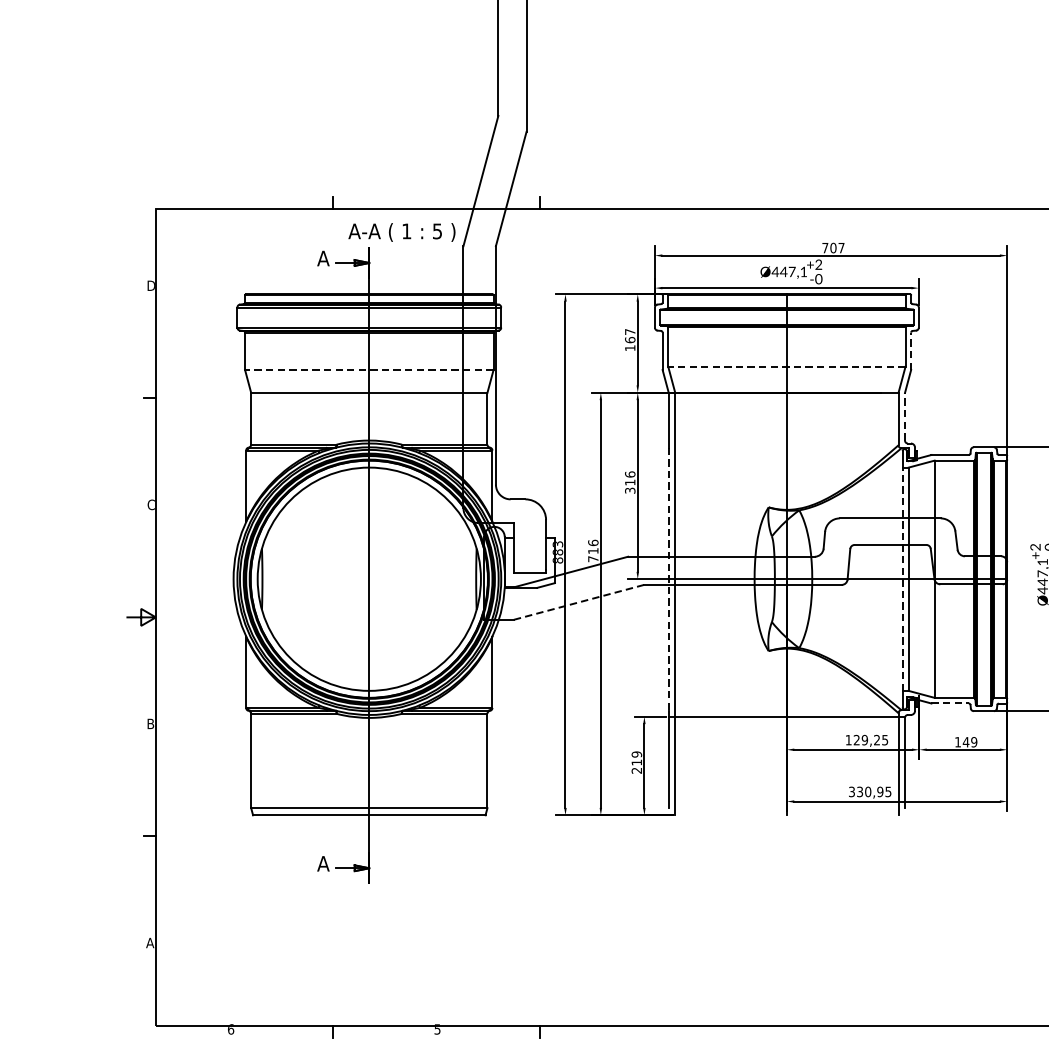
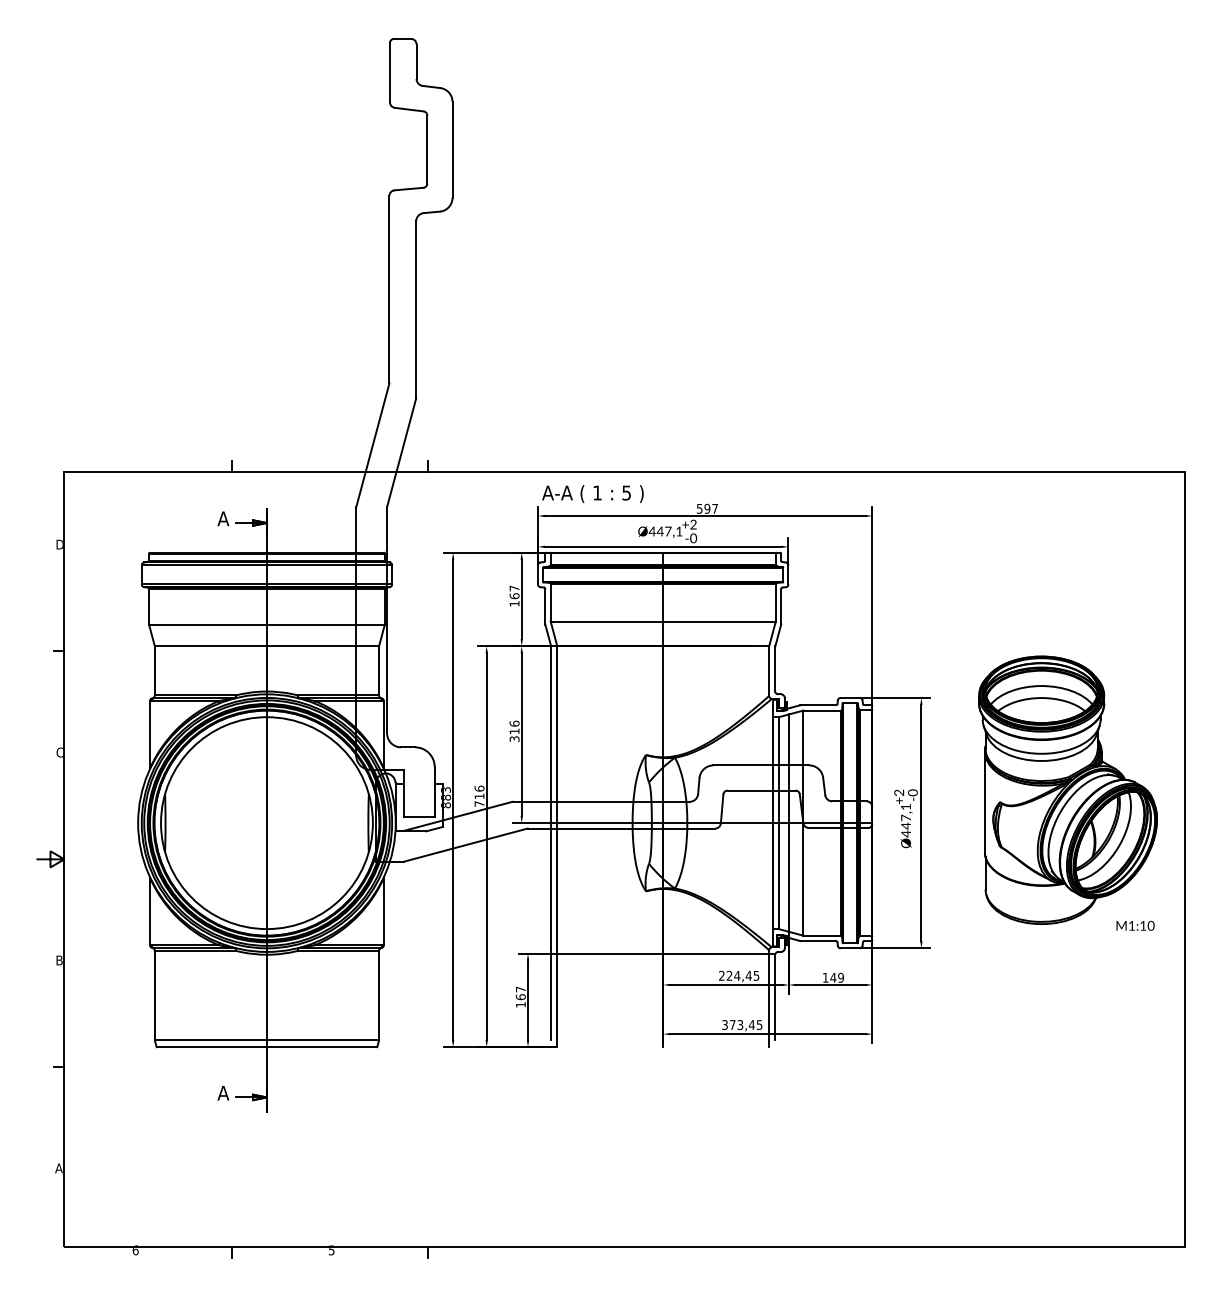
text: (401, 231) -> (592, 493), moved
text: (829, 247) -> (703, 508), 707 -> 597
line: (911, 350) -> (781, 606), dashed -> solid
line: (787, 366) -> (663, 621), dashed -> solid
line: (368, 369) -> (266, 624), dashed -> solid
line: (905, 416) -> (775, 668), dashed -> solid
line: (918, 578) -> (788, 822), added
line: (669, 579) -> (551, 823), dashed -> solid
line: (903, 579) -> (773, 823), dashed -> solid
line: (578, 602) -> (465, 845), dashed -> solid
line: (950, 703) -> (818, 941), dashed -> solid
text: (863, 739) -> (735, 975), 129,25 -> 224,45
text: (636, 761) -> (520, 996), 219 -> 167
text: (869, 791) -> (741, 1024), 330,95 -> 373,45

